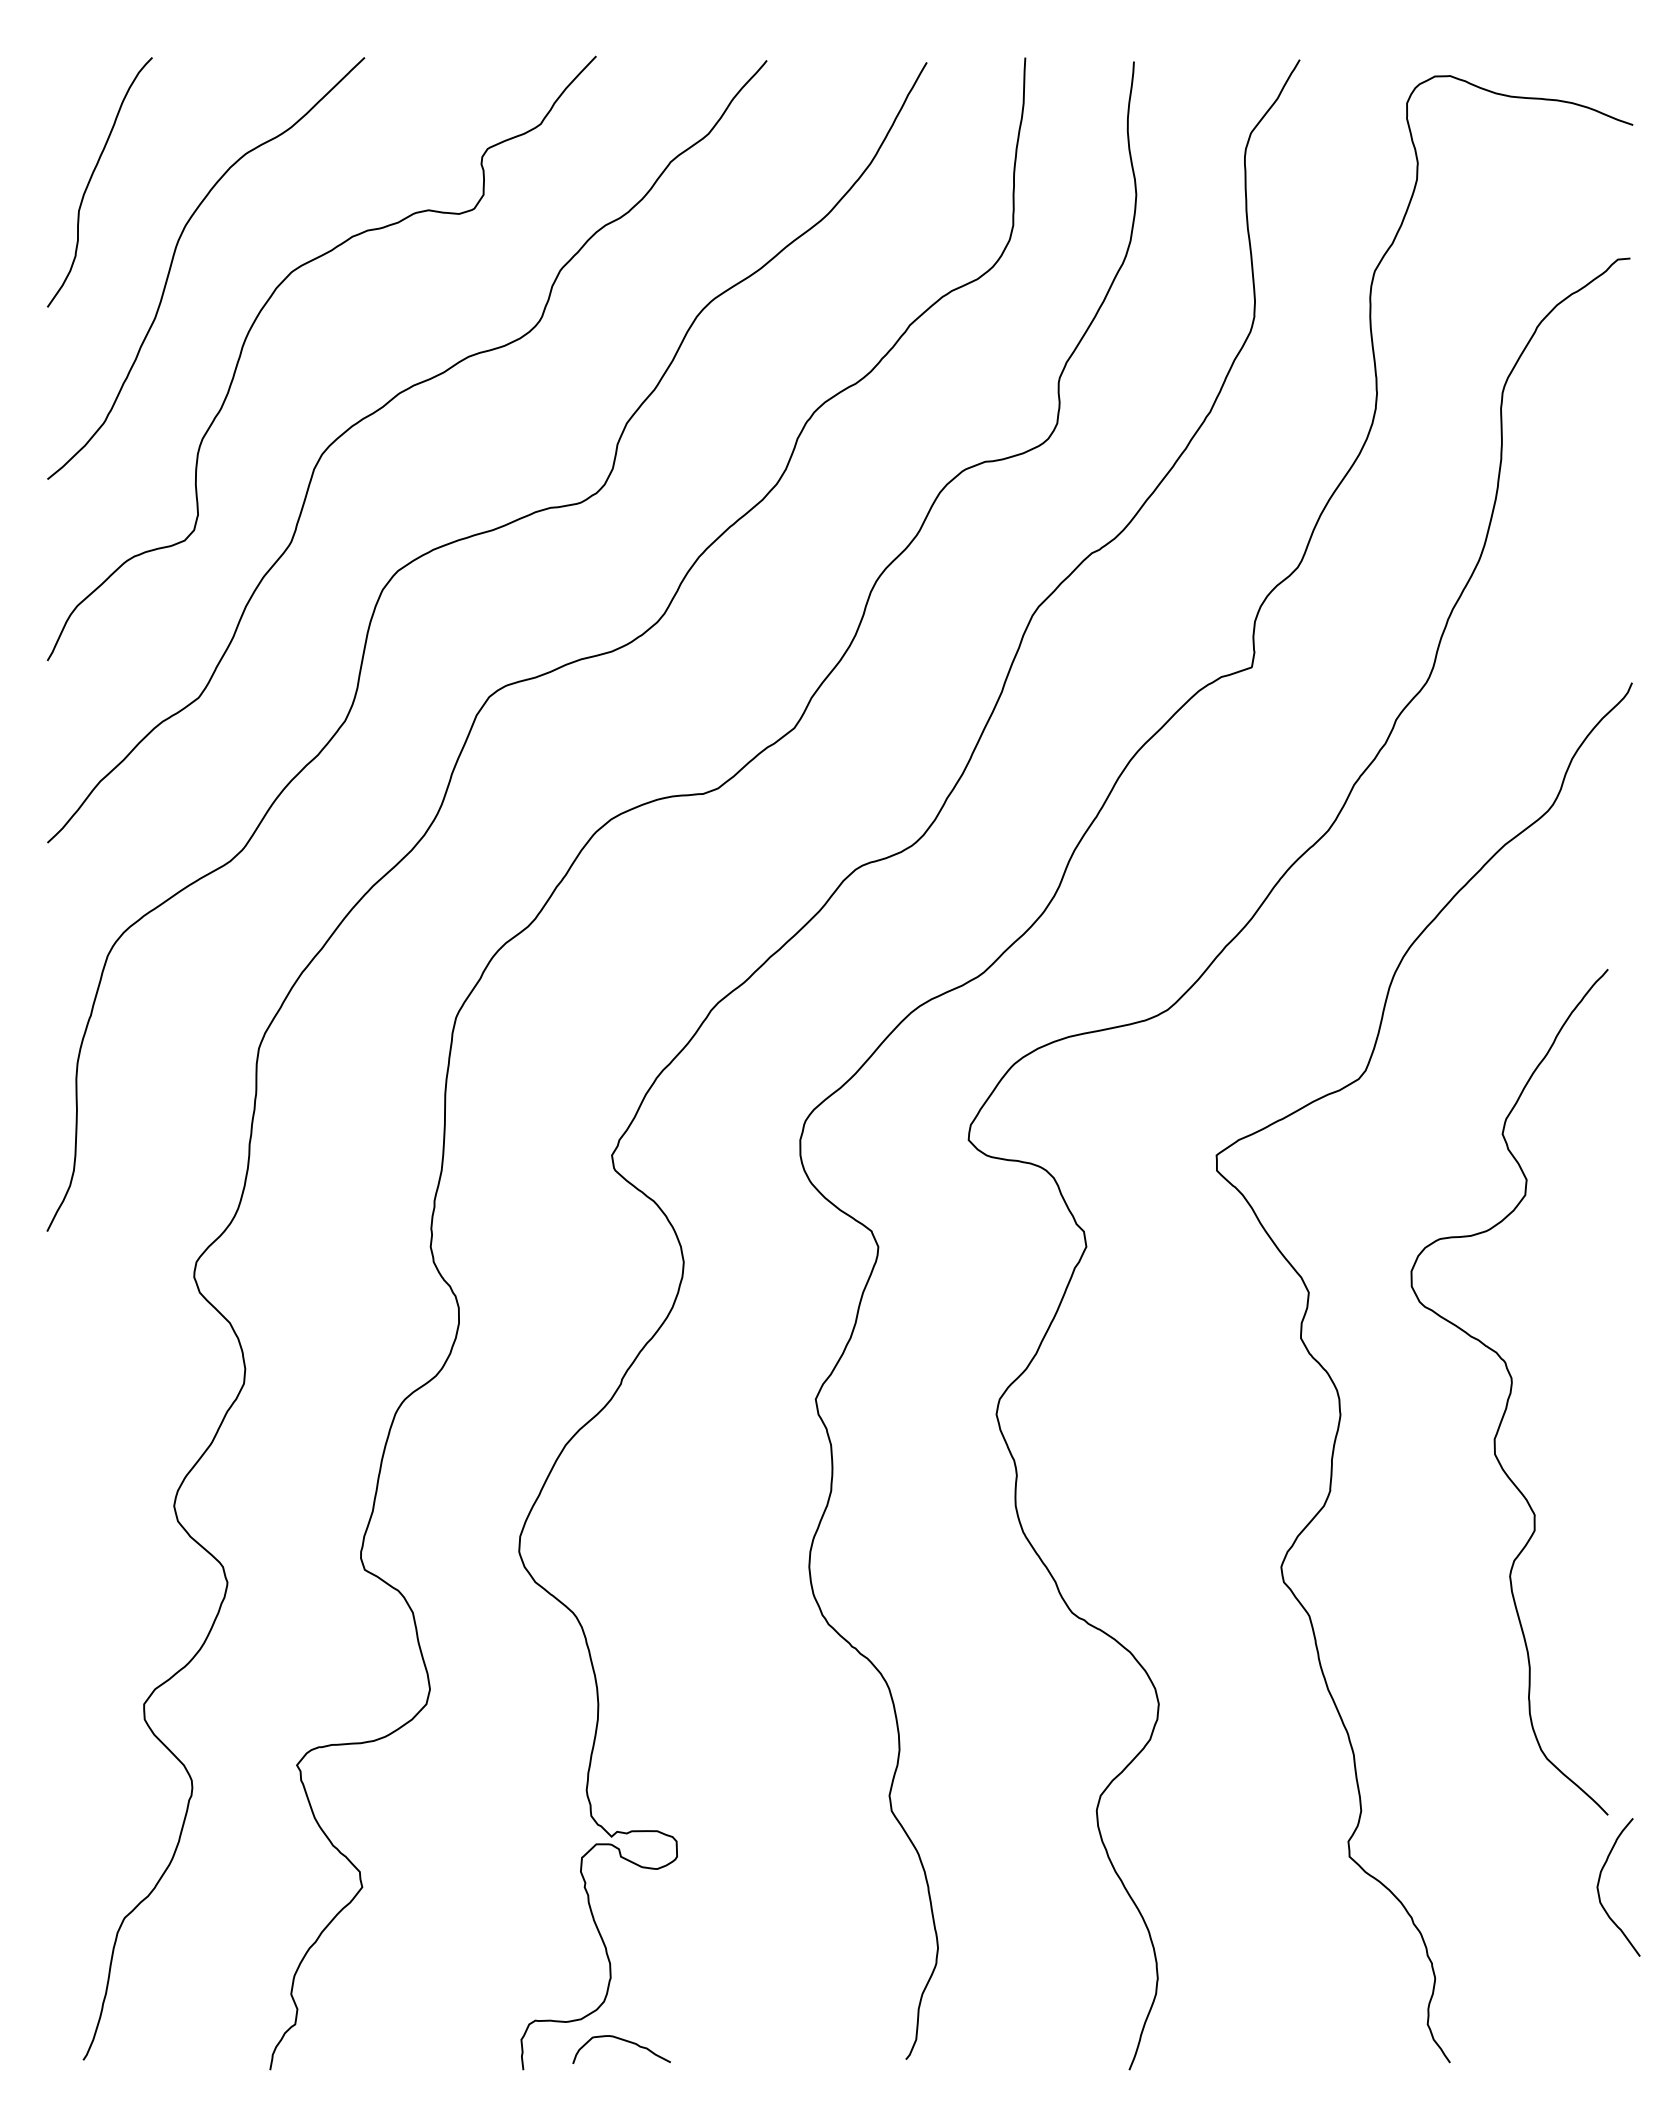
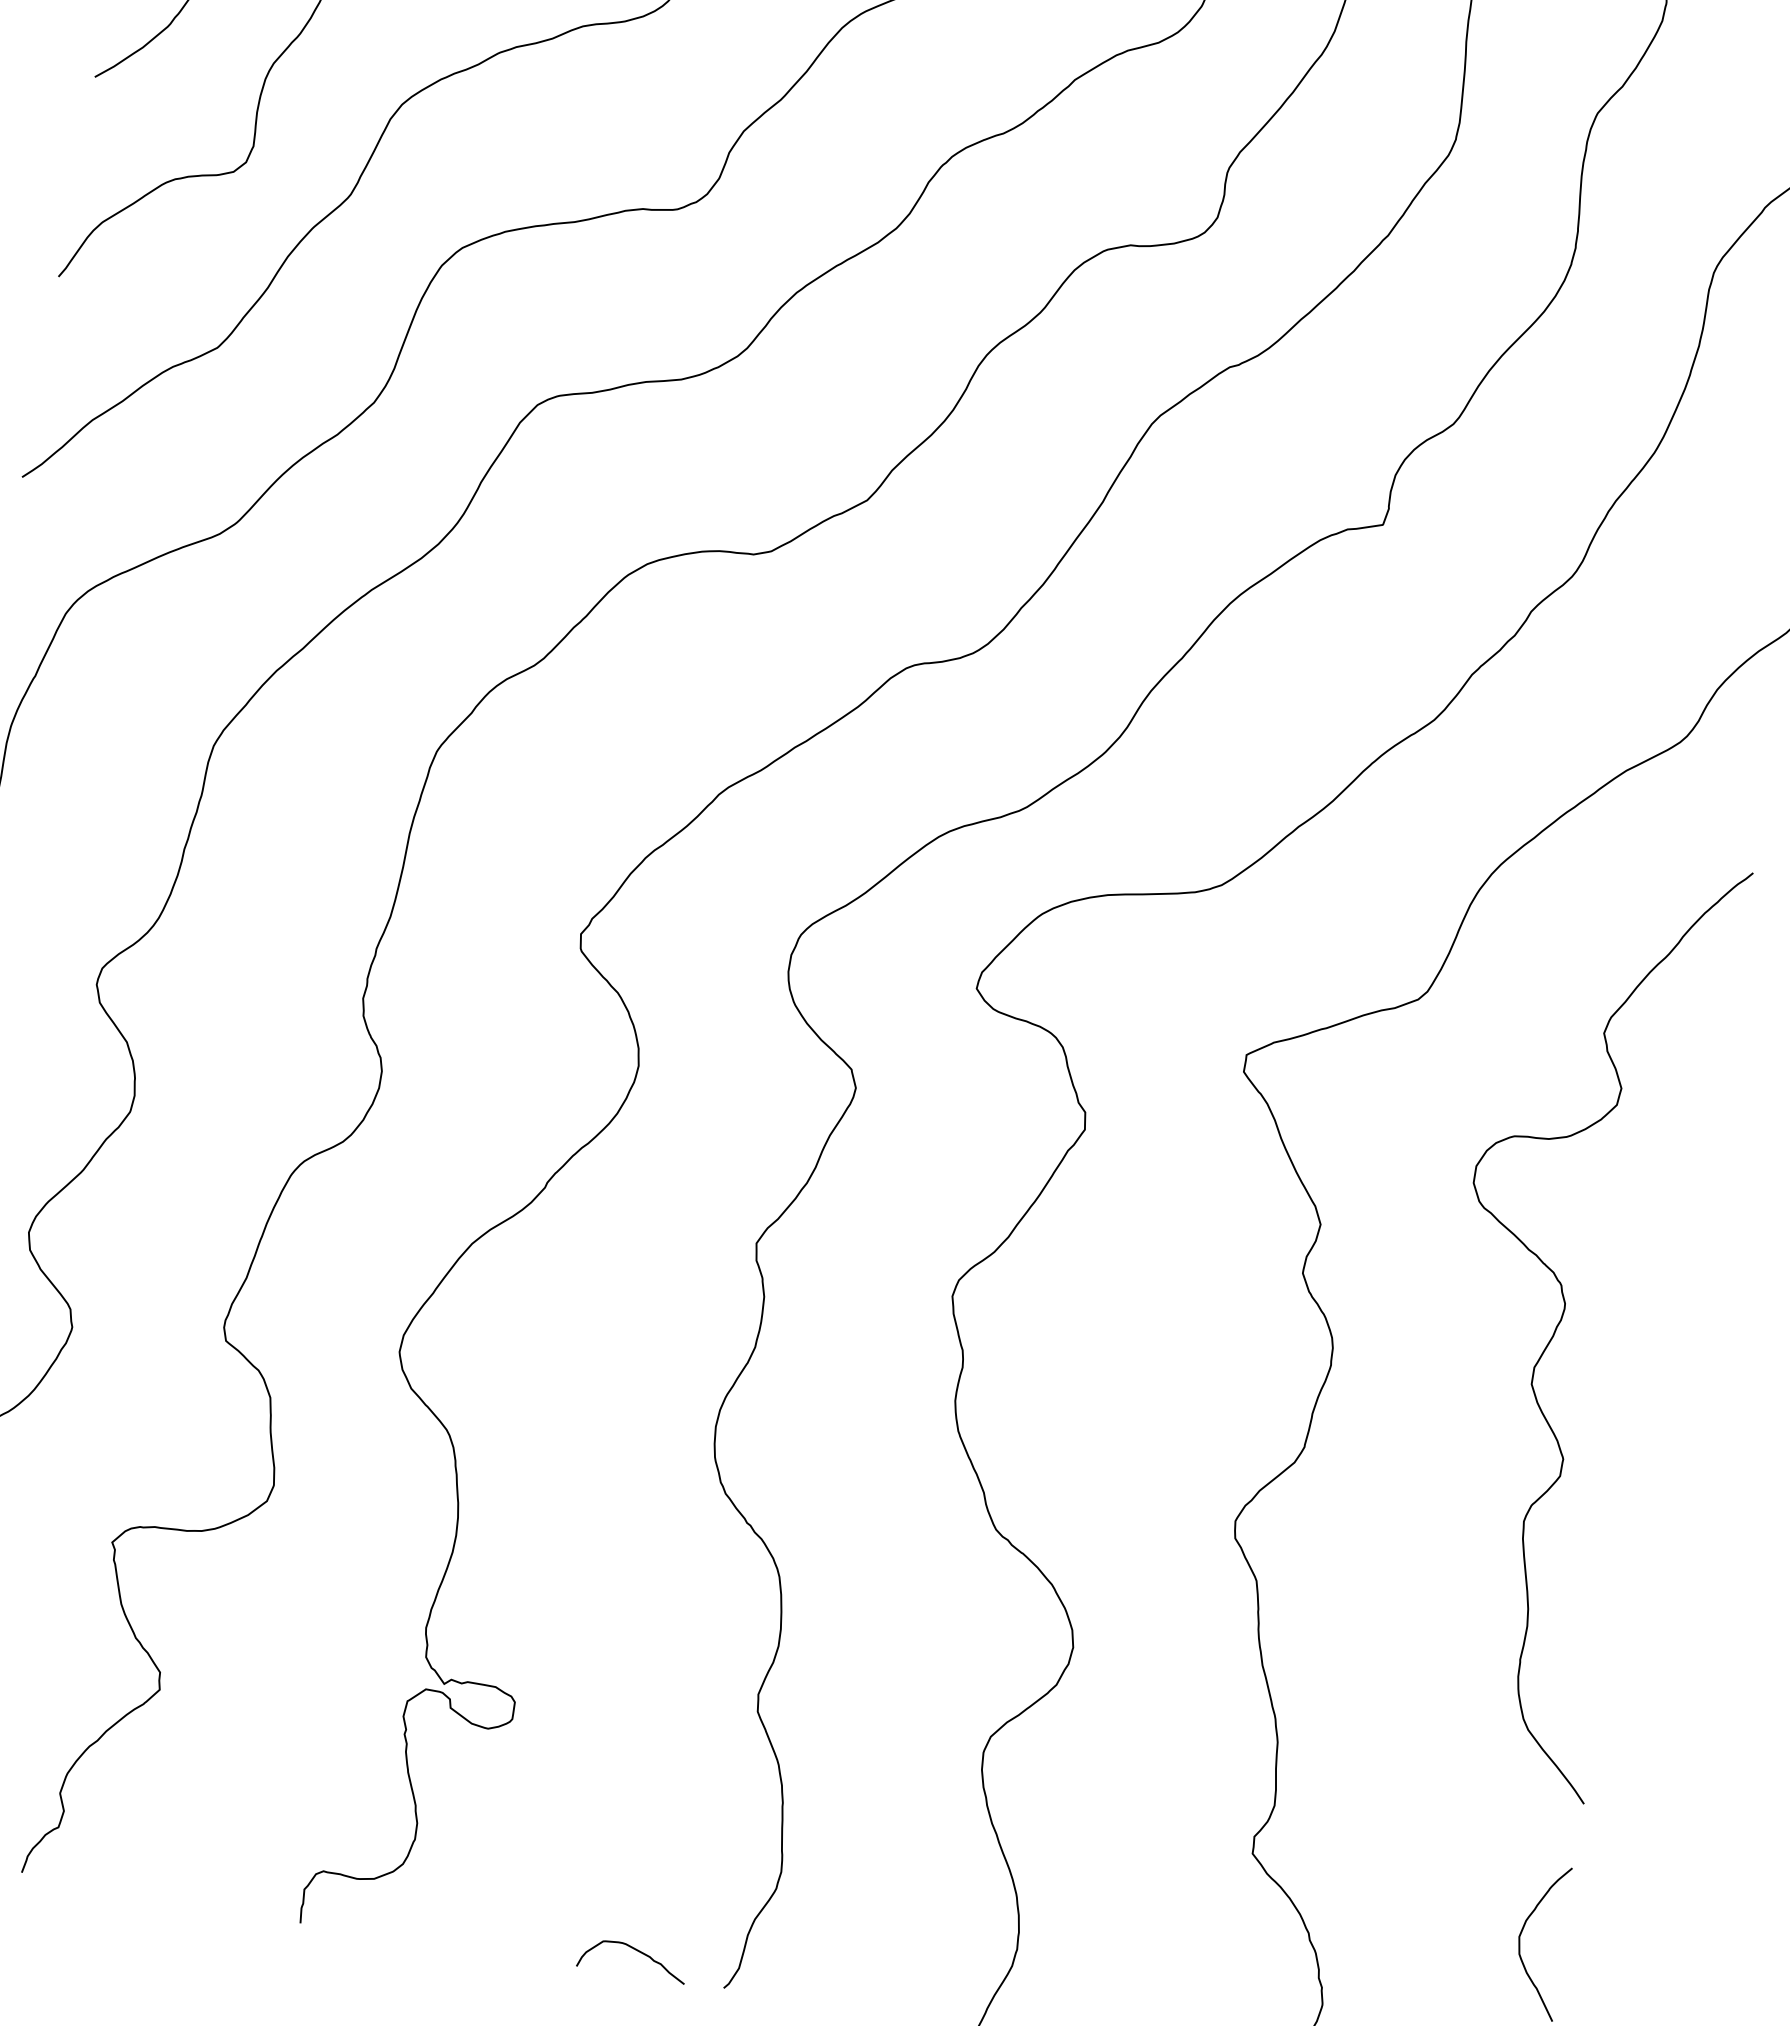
curve: (1509, 1392) -> (1560, 1319), moved
curve: (624, 2041) -> (637, 1952), moved

